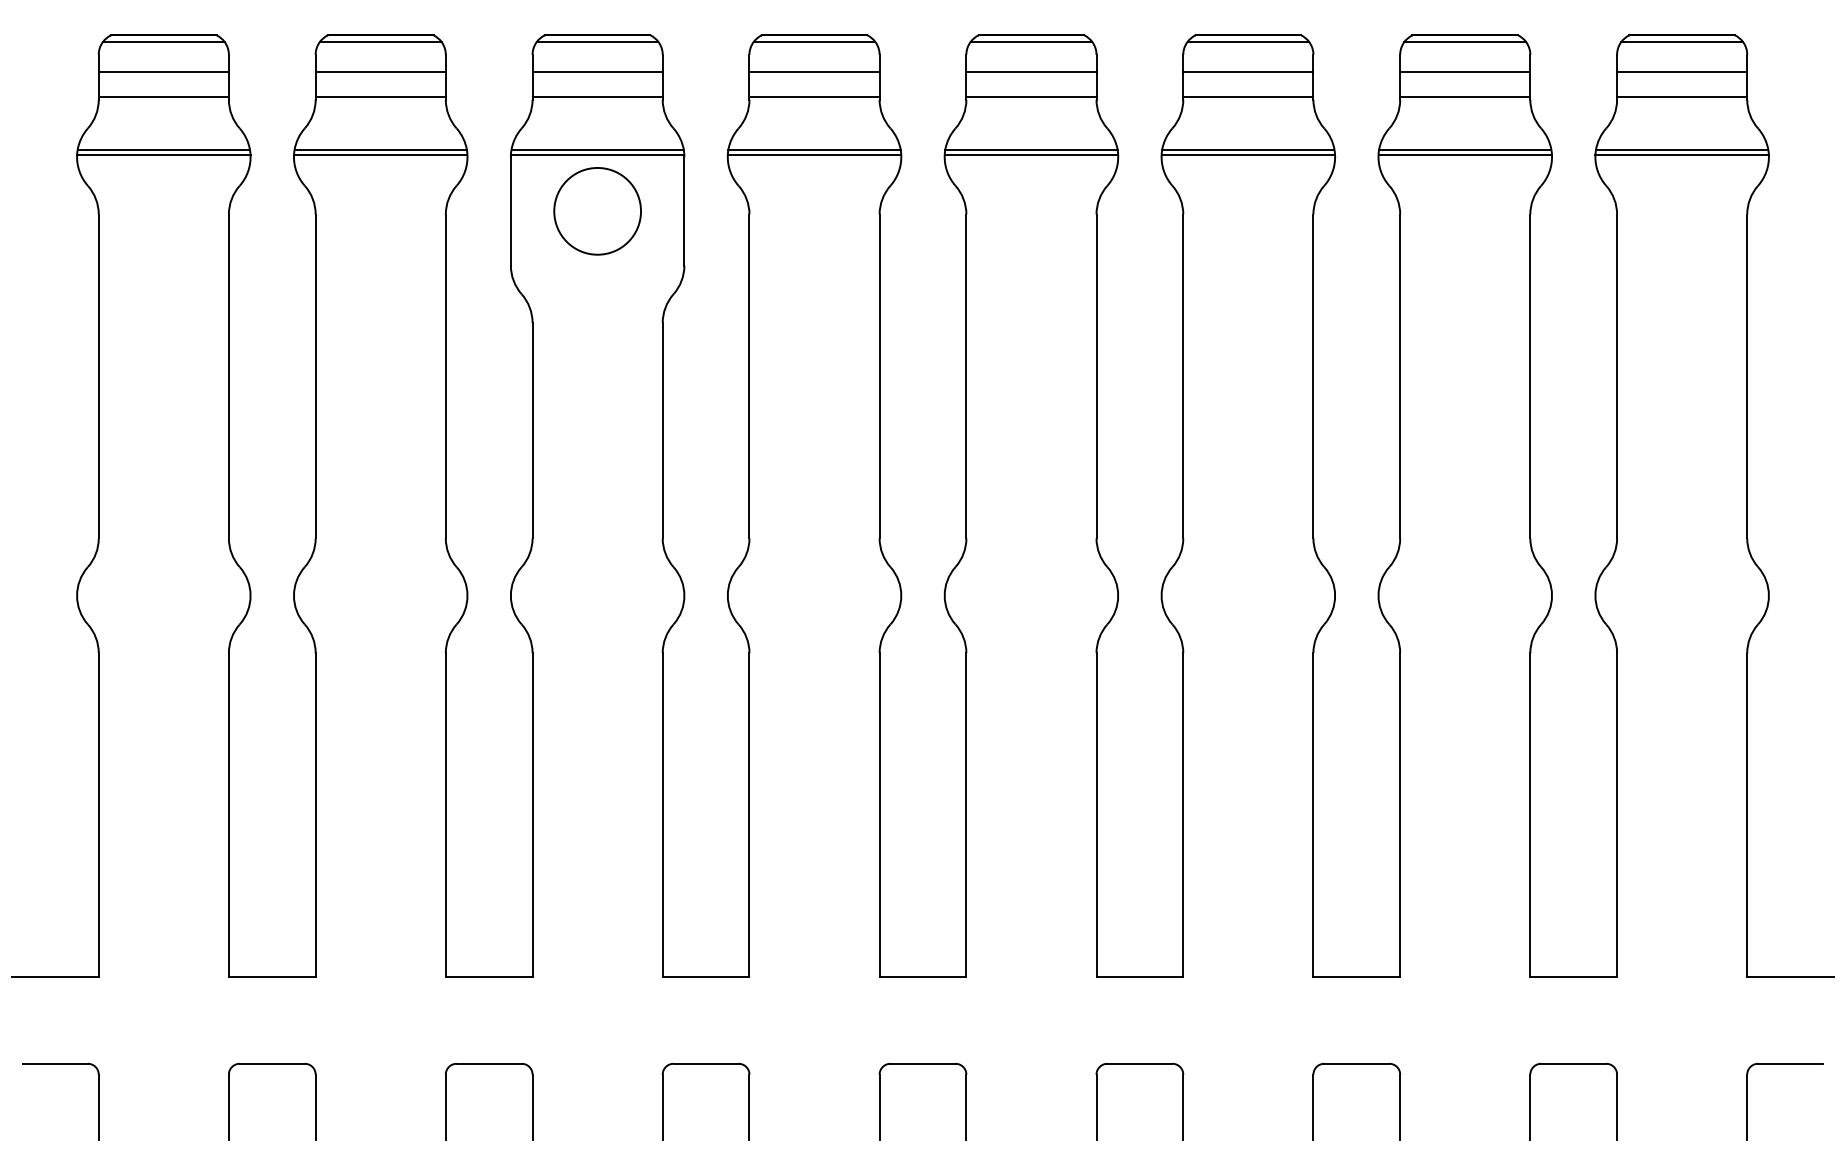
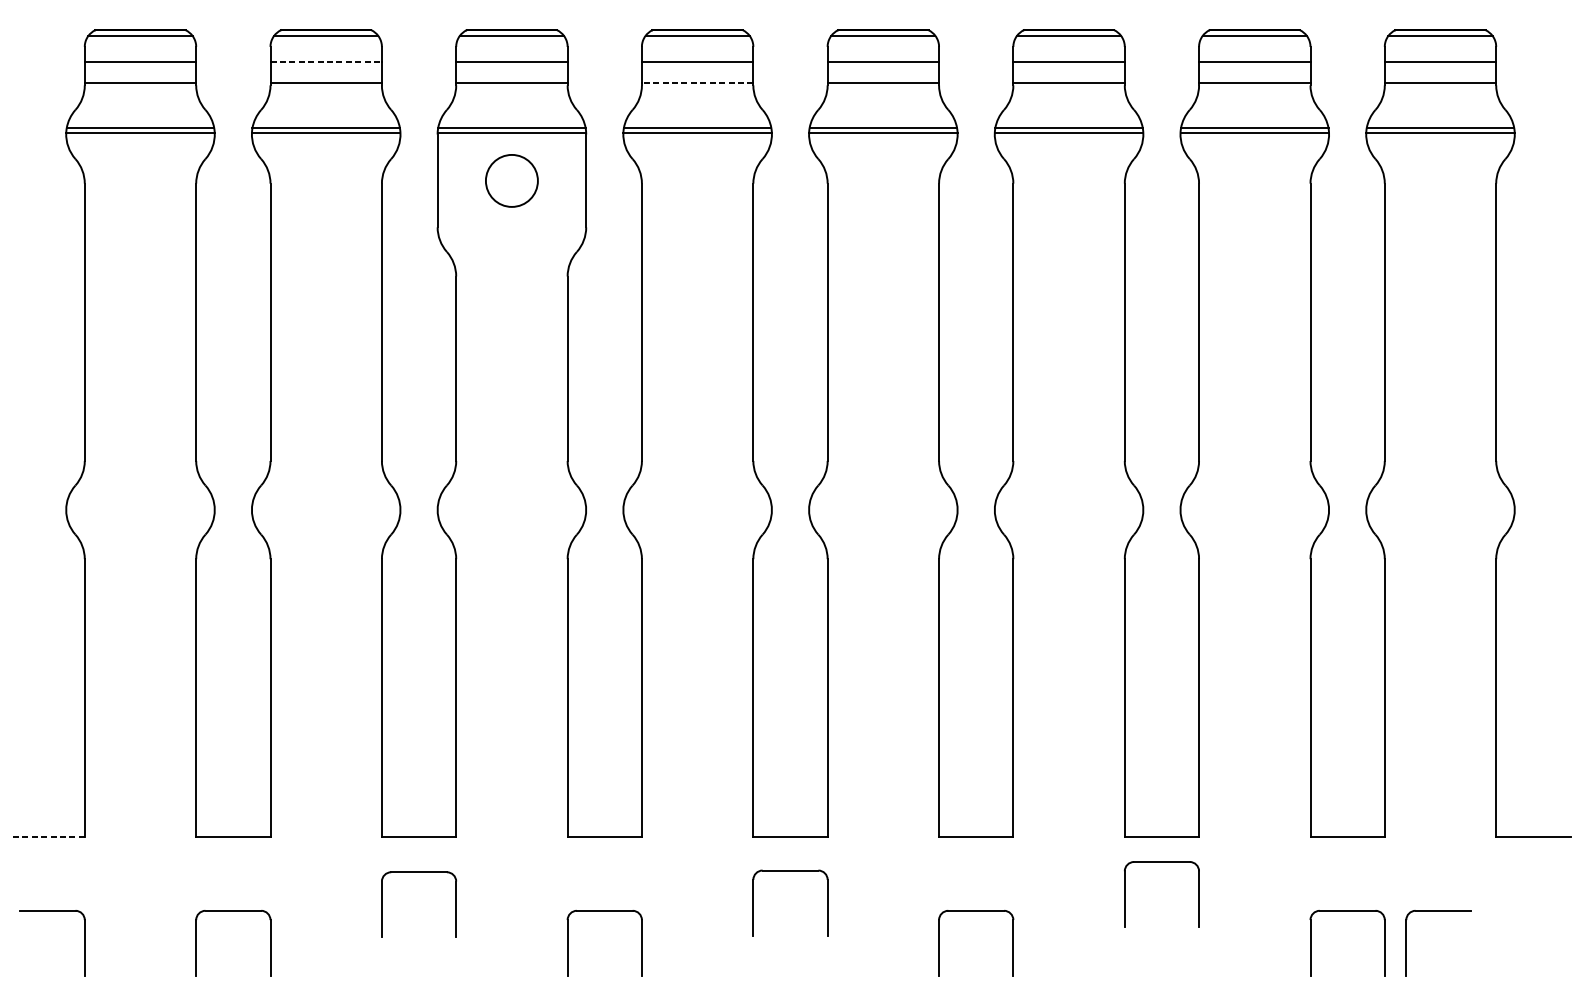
line: (381, 72) -> (326, 62), solid -> dashed
line: (814, 97) -> (697, 83), solid -> dashed
circle: (597, 210) -> (511, 180), size x0.7
line: (54, 977) -> (46, 836), solid -> dashed
part: (489, 1064) -> (419, 872), moved
part: (922, 1064) -> (790, 871), moved
part: (1356, 1064) -> (1161, 862), moved
part: (1784, 1064) -> (1438, 911), moved

